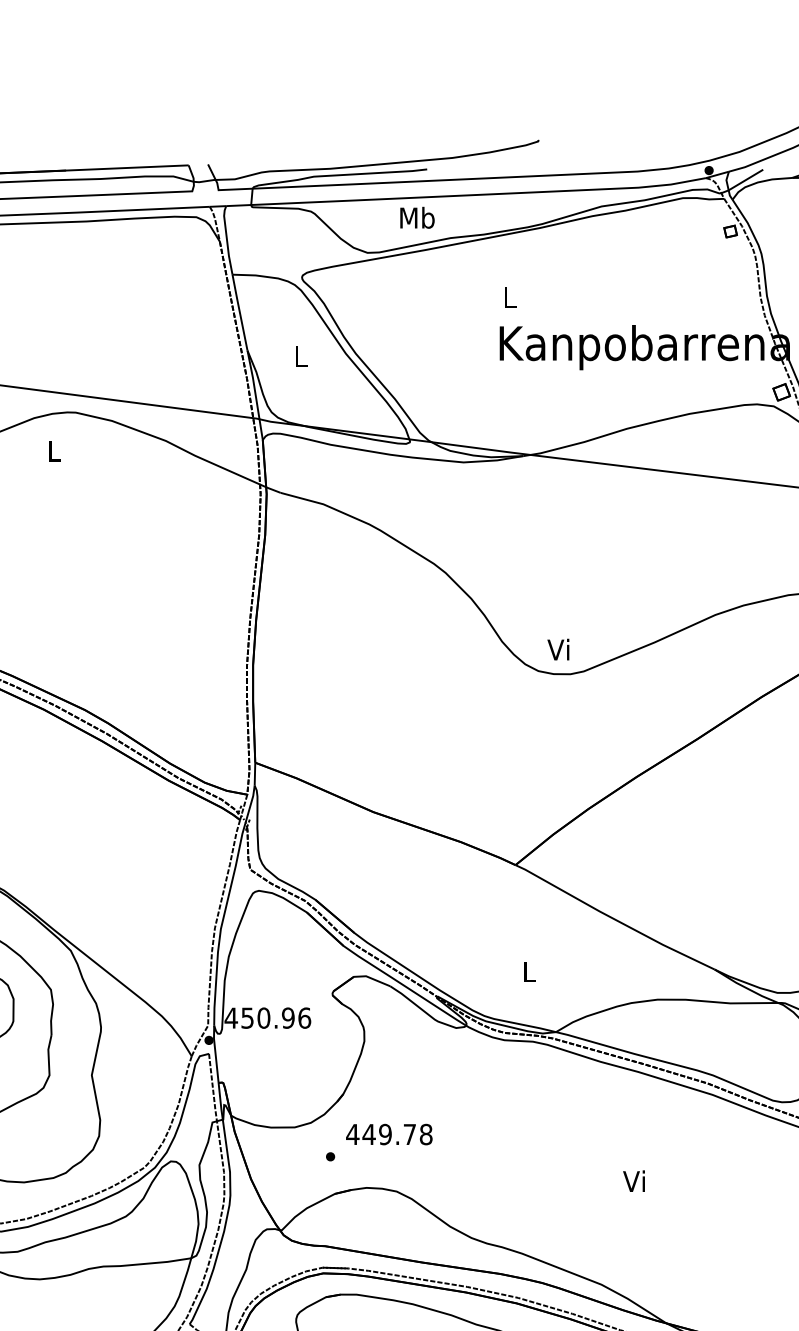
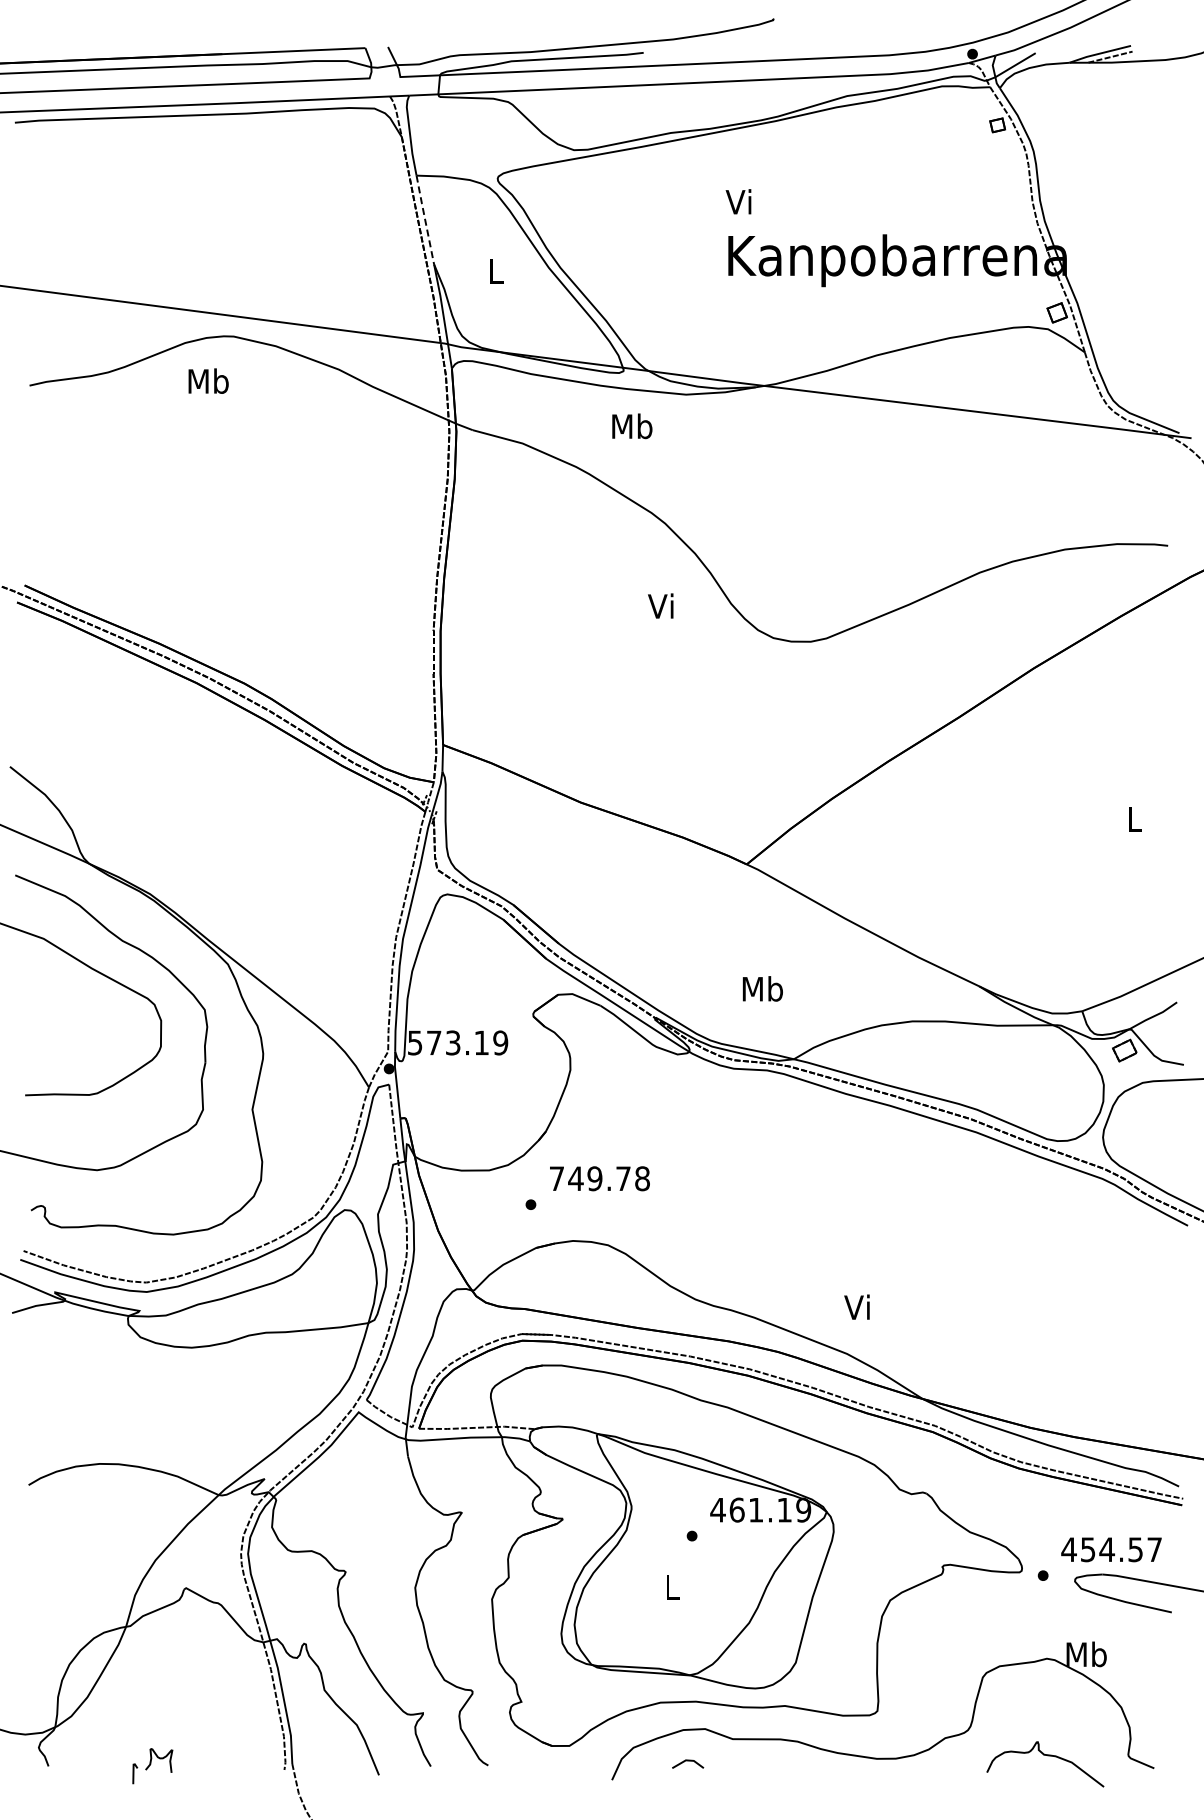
text: (417, 217) -> (632, 426), moved
text: (508, 296) -> (738, 201), L -> Vi
line: (240, 312) -> (425, 219), solid -> dashed
text: (54, 450) -> (208, 380), L -> Mb
text: (558, 649) -> (660, 605), moved
text: (529, 971) -> (762, 988), L -> Mb
text: (267, 1017) -> (457, 1042), 450.96 -> 573.19
text: (352, 1134) -> (556, 1178), 449.78 -> 749.78
text: (633, 1180) -> (856, 1306), moved

